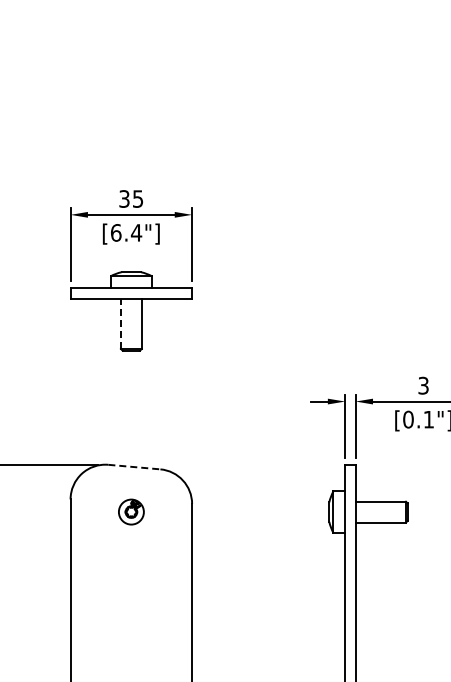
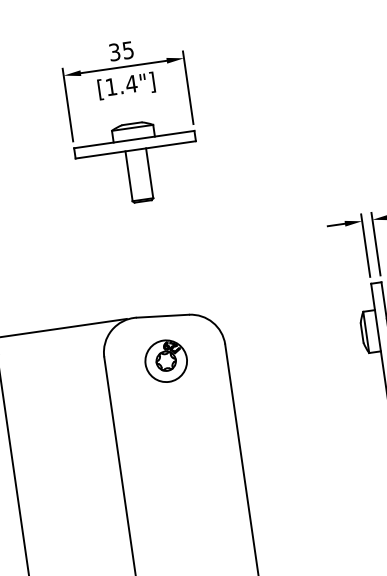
text: (116, 232) -> (111, 86), [6.4"] -> [1.4"]
line: (120, 323) -> (128, 176), dashed -> solid
line: (134, 467) -> (162, 316), dashed -> solid
part: (131, 511) -> (166, 360), size x1.67

